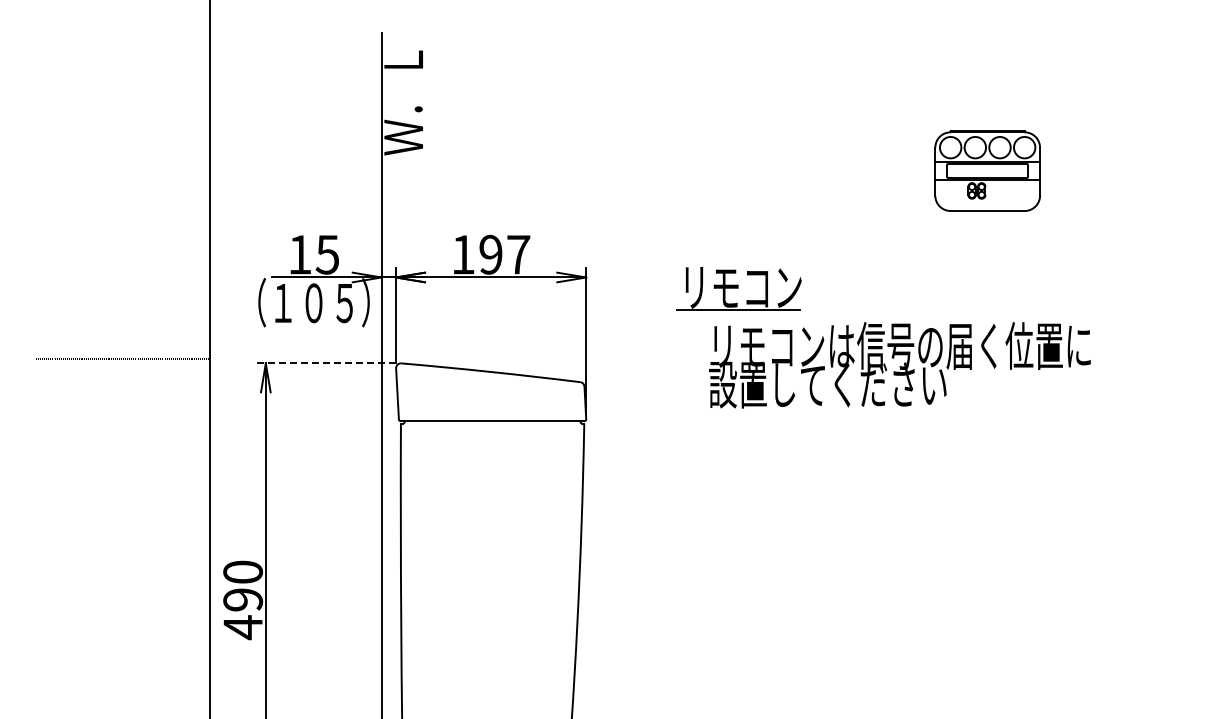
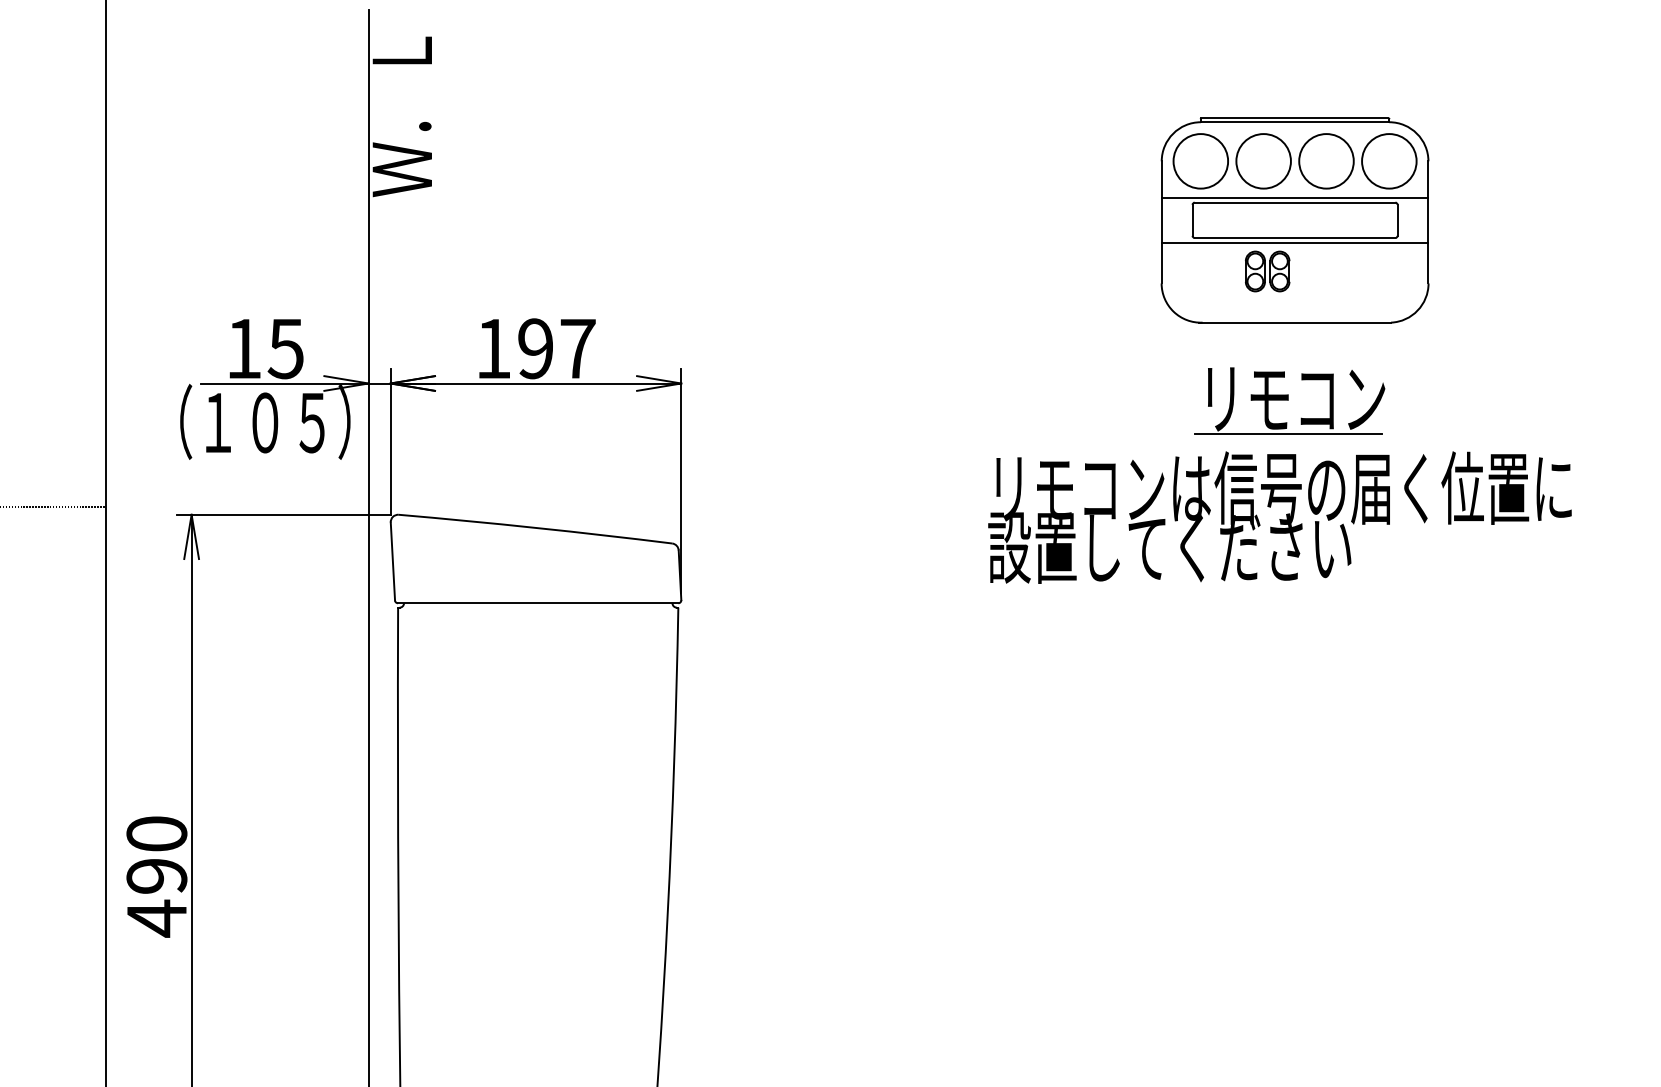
part: (987, 170) -> (1294, 219), size x1.67
part: (738, 288) -> (1288, 400), moved
line: (326, 363) -> (284, 514), dashed -> solid
text: (899, 365) -> (1279, 518), moved

